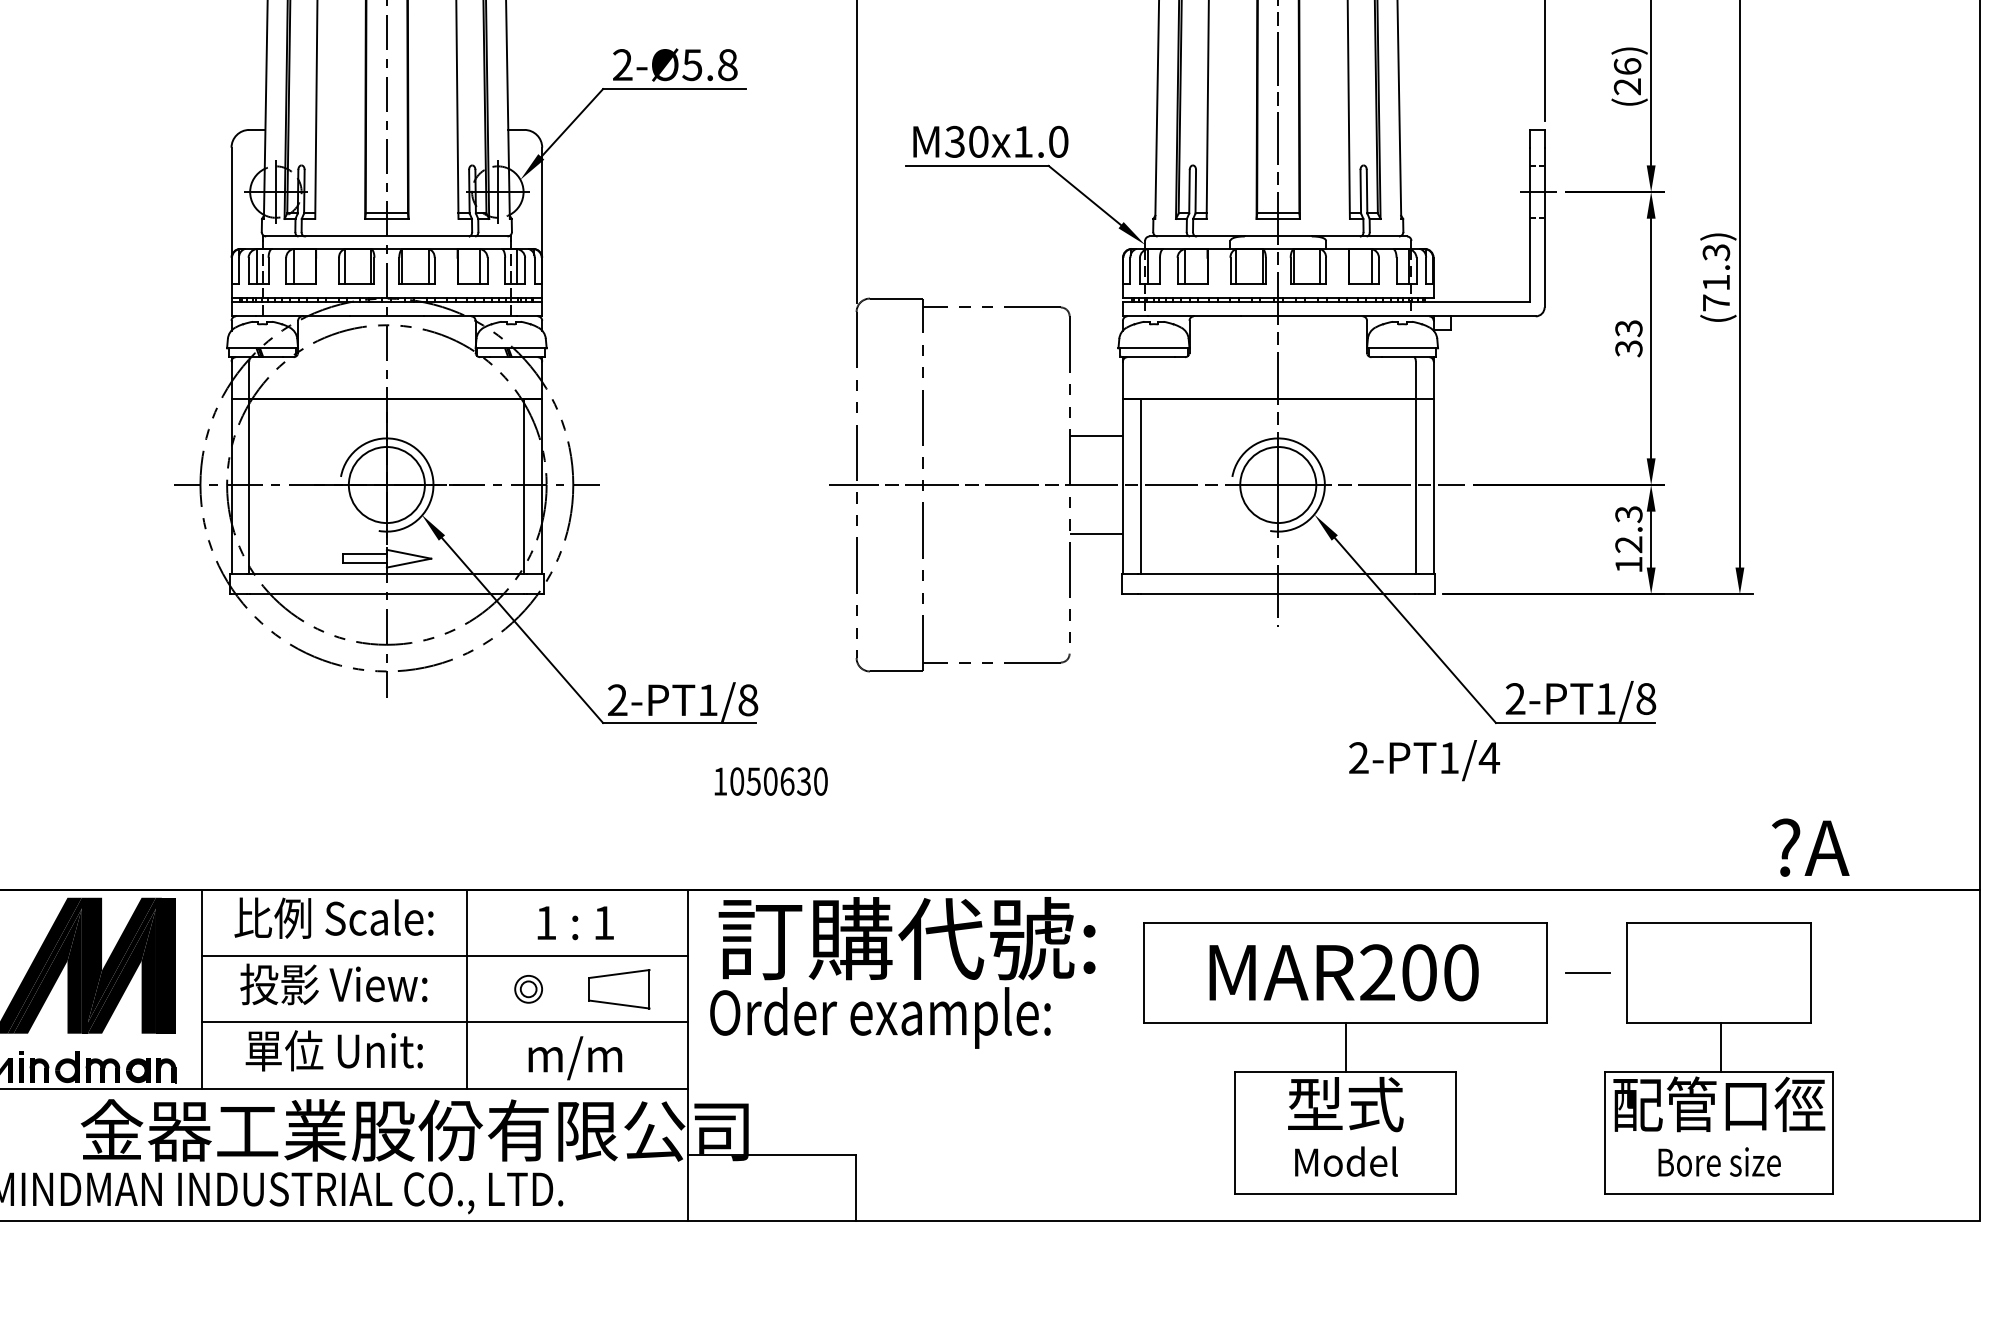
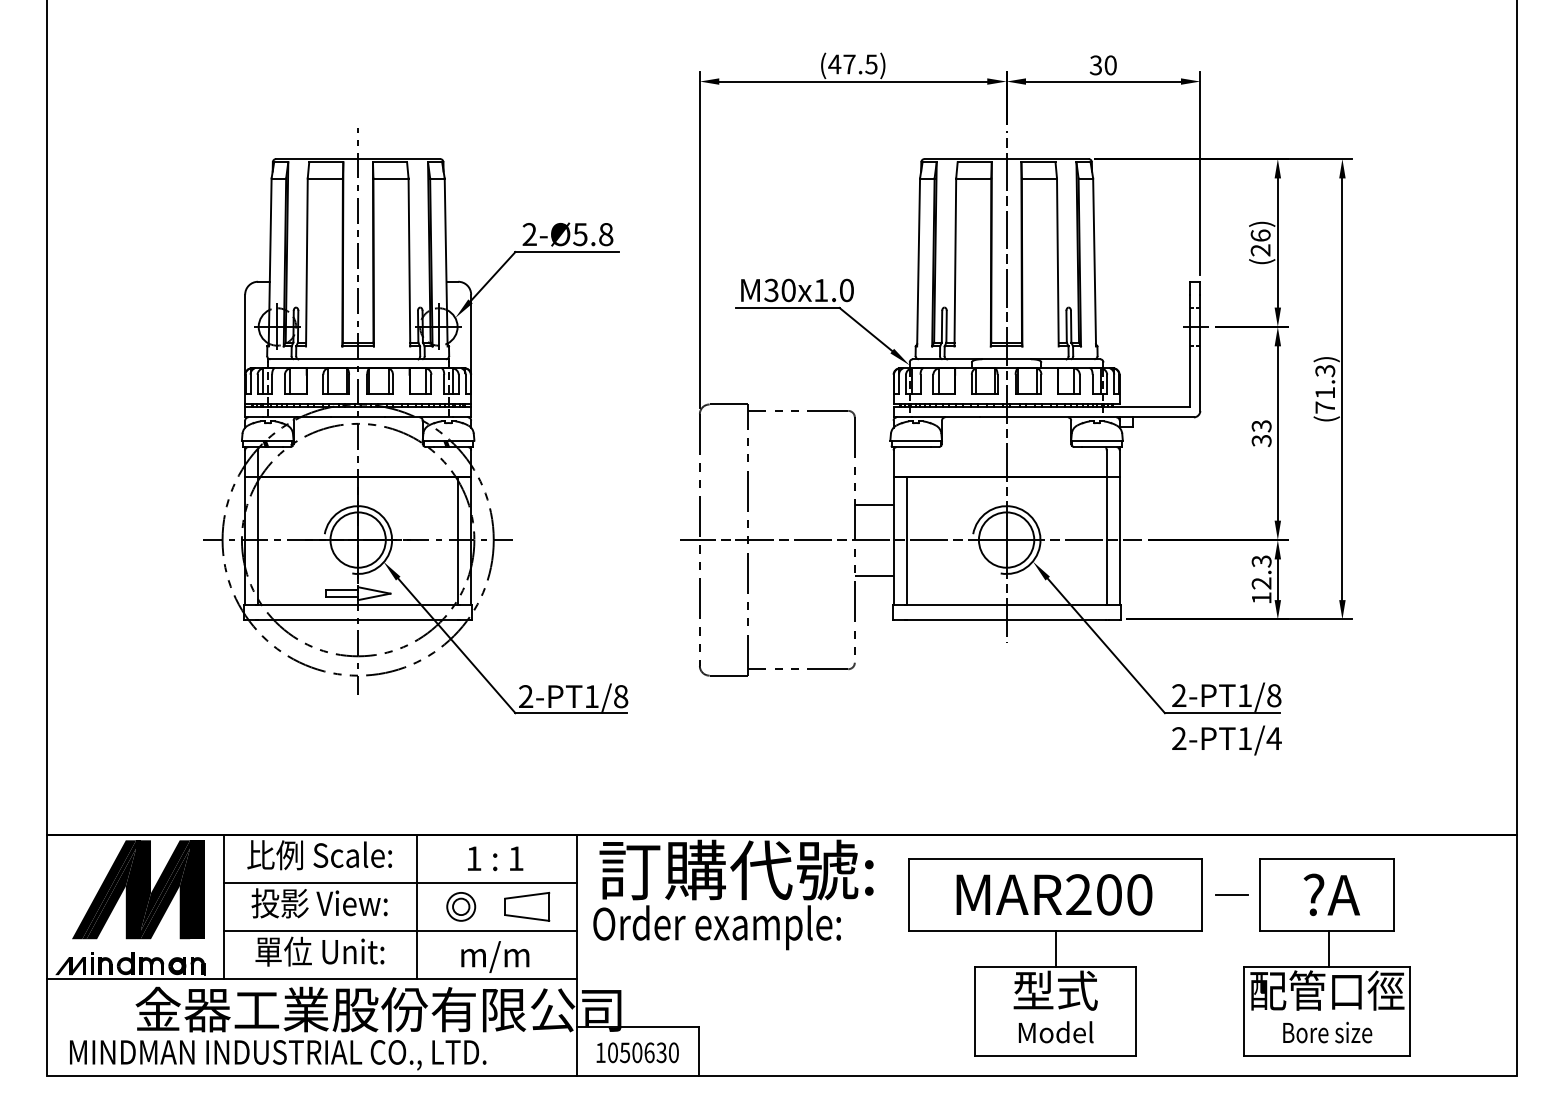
text: (1423, 760) -> (1226, 740), moved
text: (770, 781) -> (637, 1052), moved
text: (1810, 847) -> (1331, 894), moved
part: (528, 988) -> (461, 906), size x1.43

